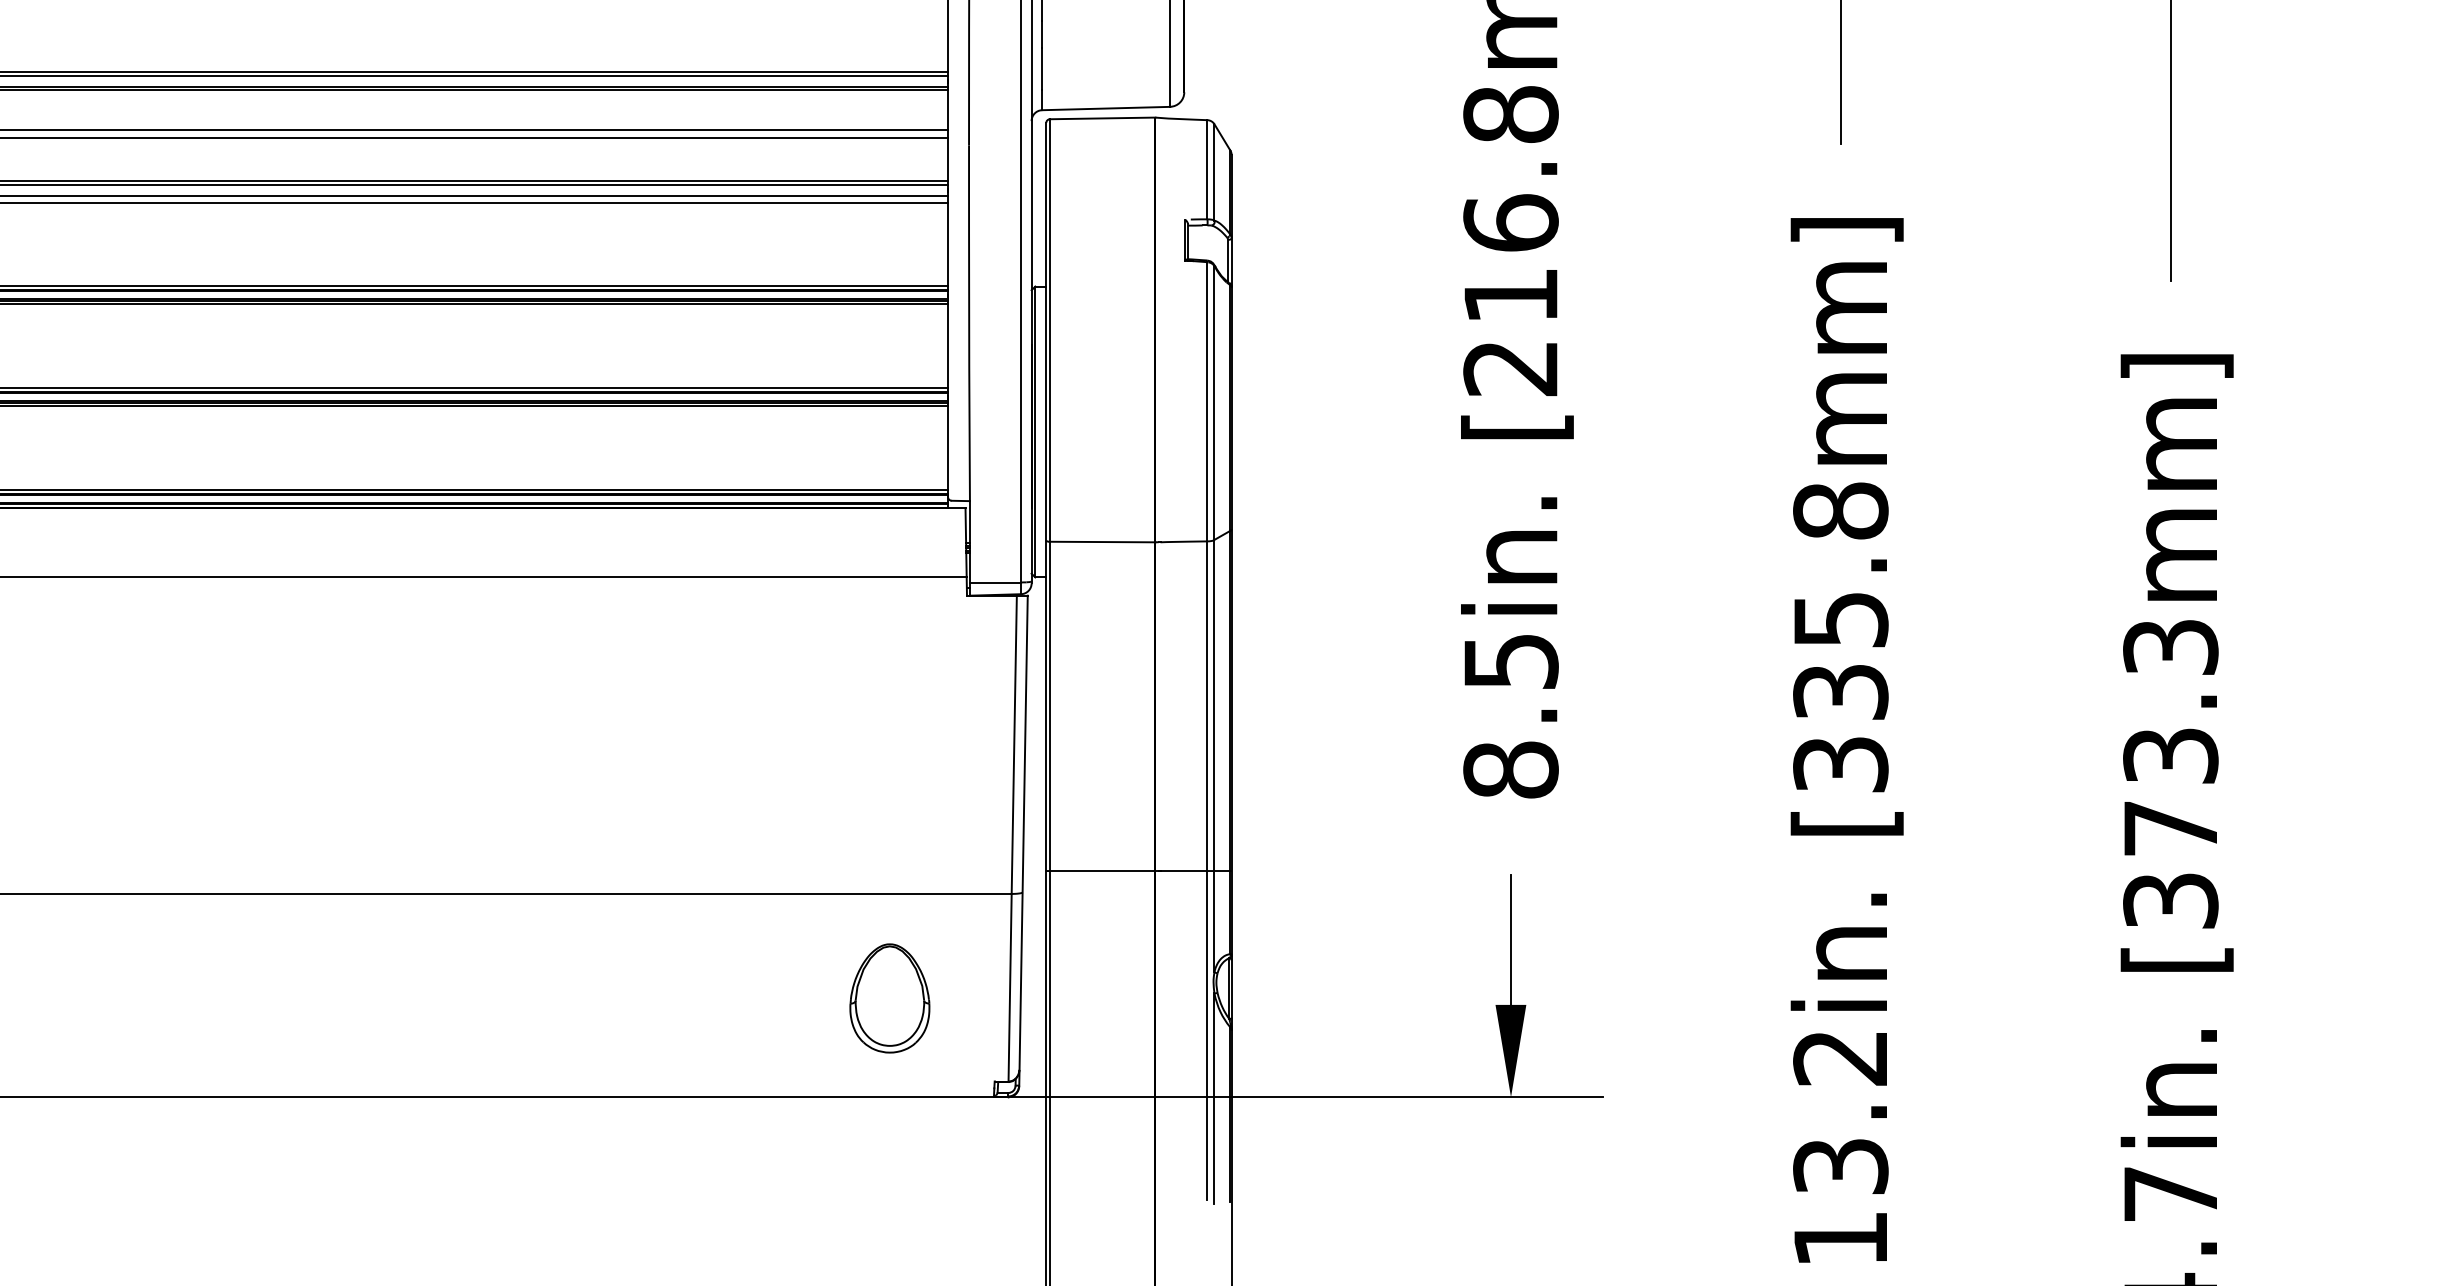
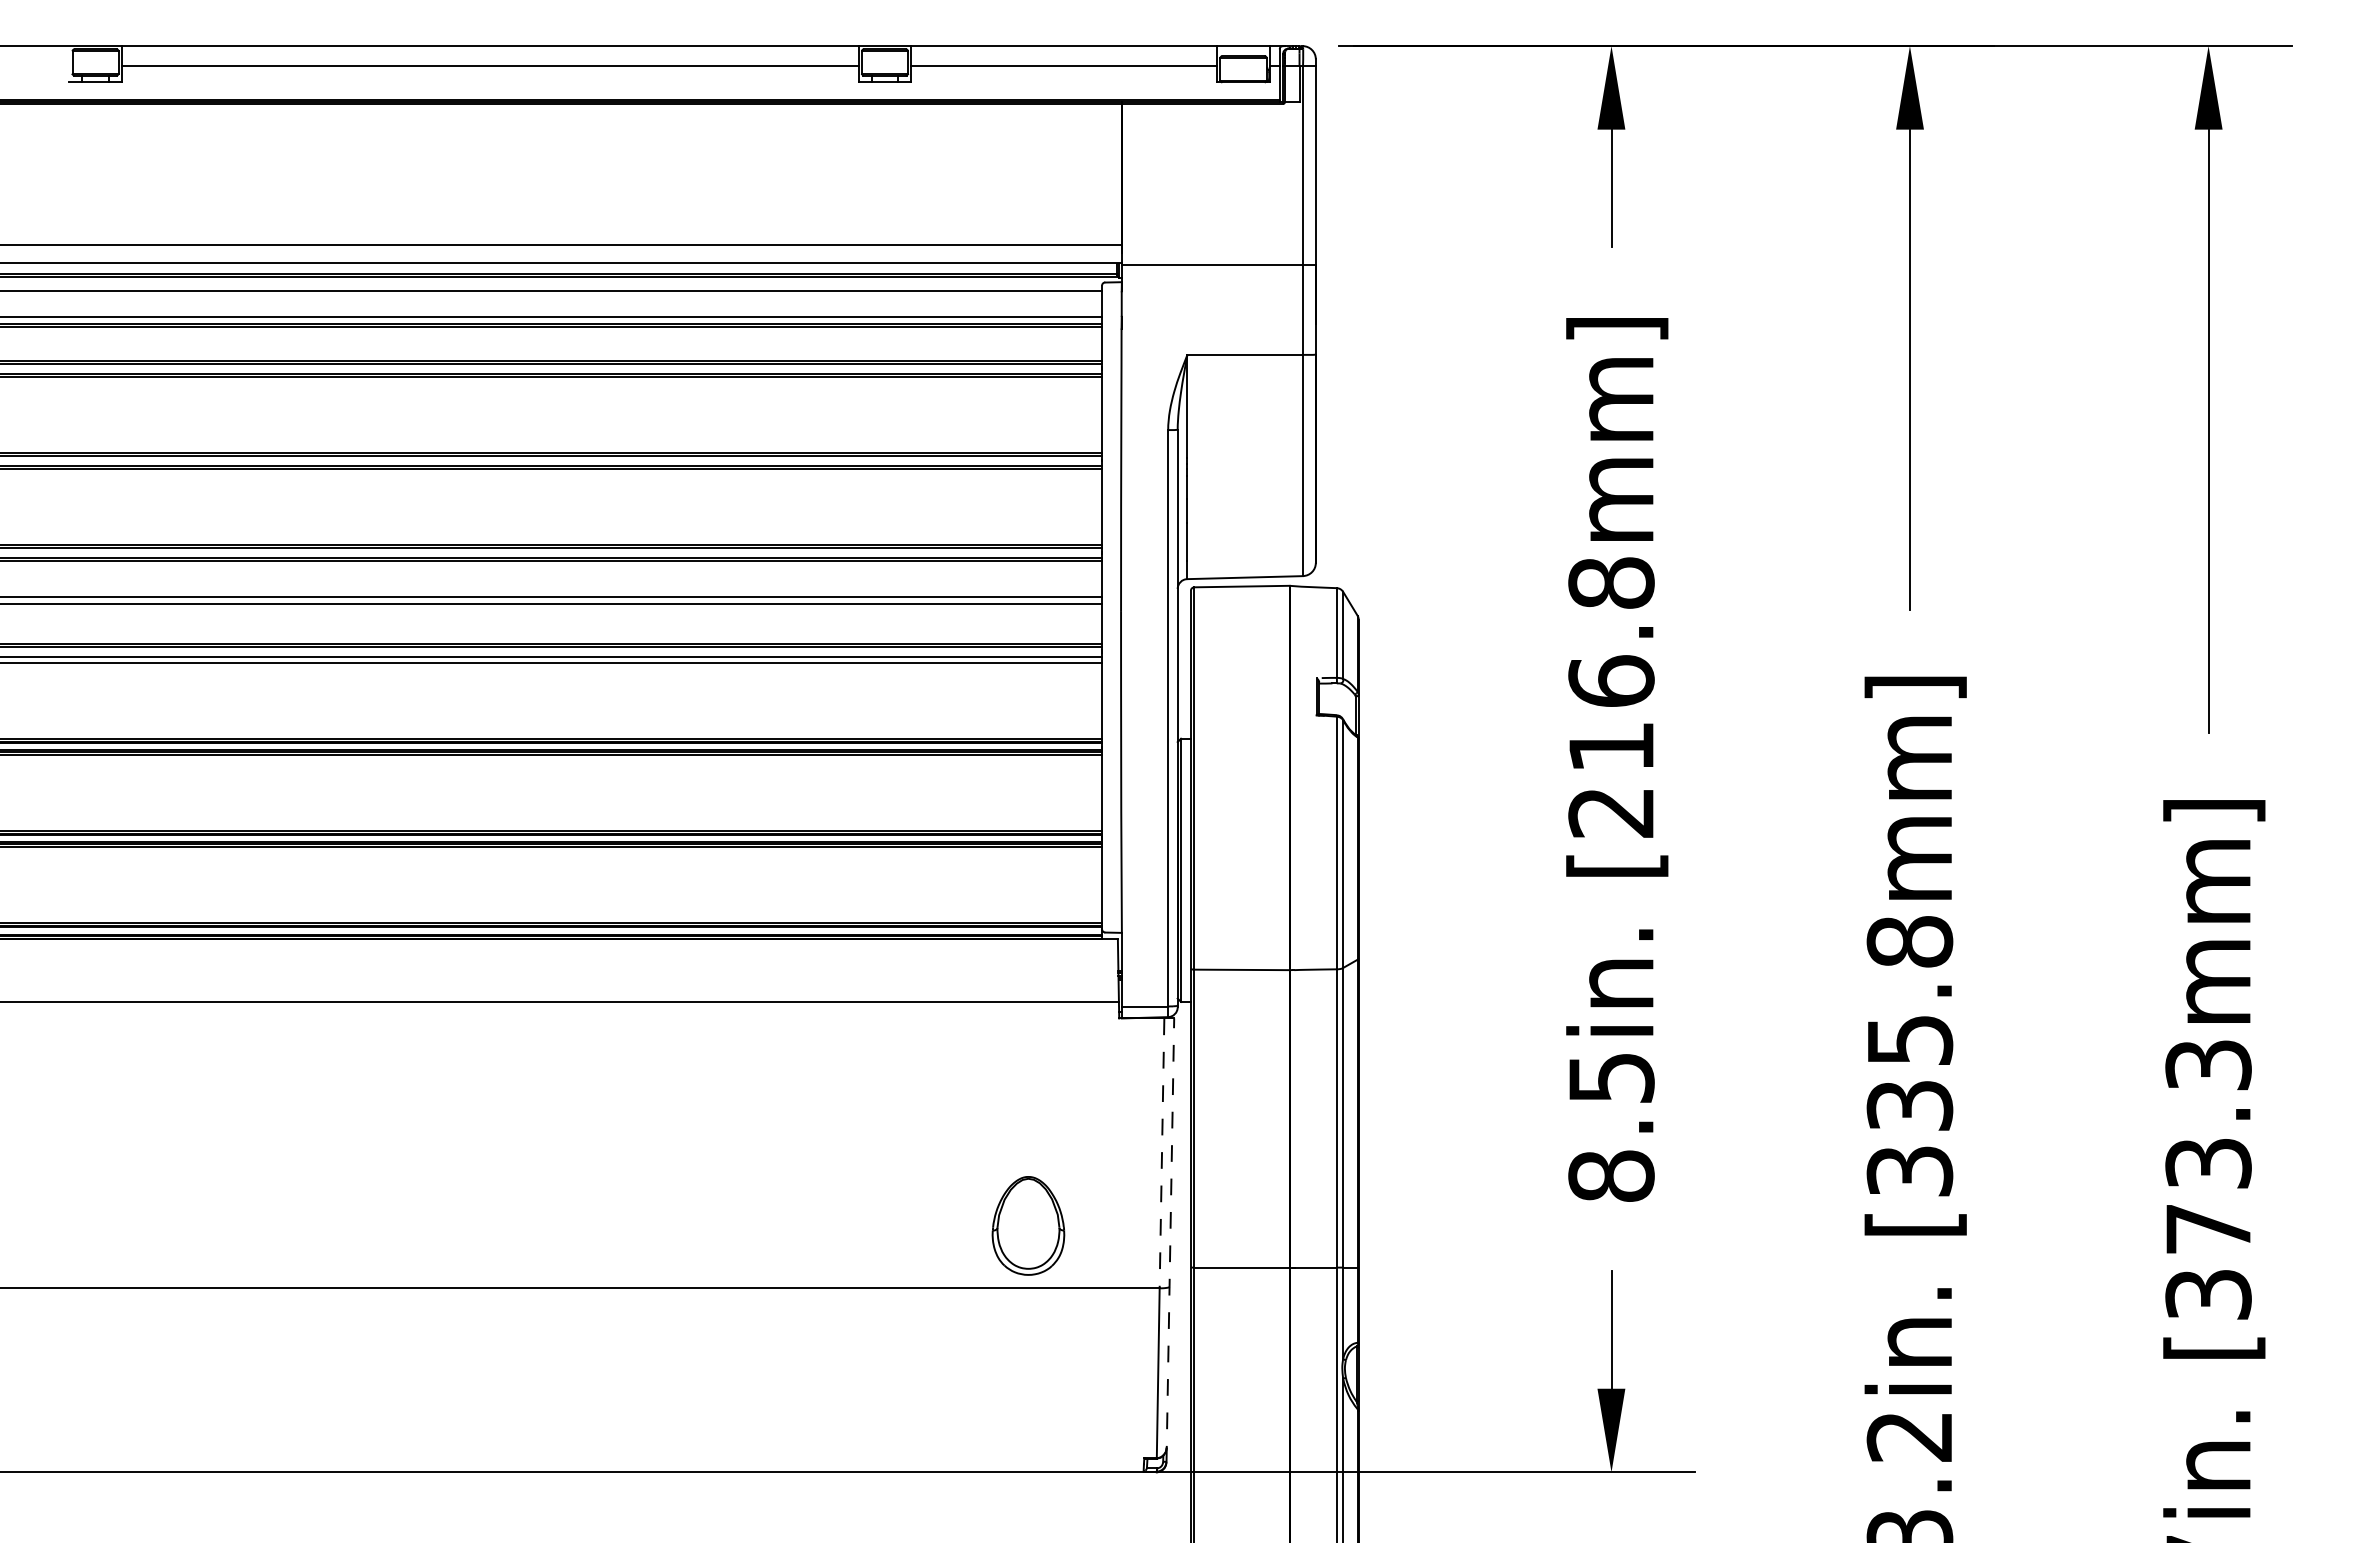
line: (1014, 744) -> (1162, 1153), solid -> dashed
line: (1023, 841) -> (1170, 1240), solid -> dashed
part: (889, 998) -> (1028, 1225), moved

